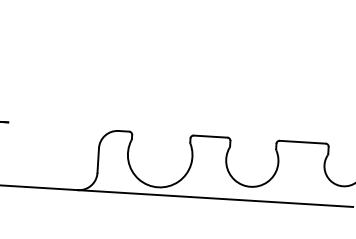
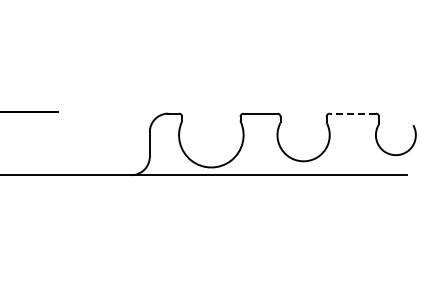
line: (302, 142) -> (352, 113), solid -> dashed

